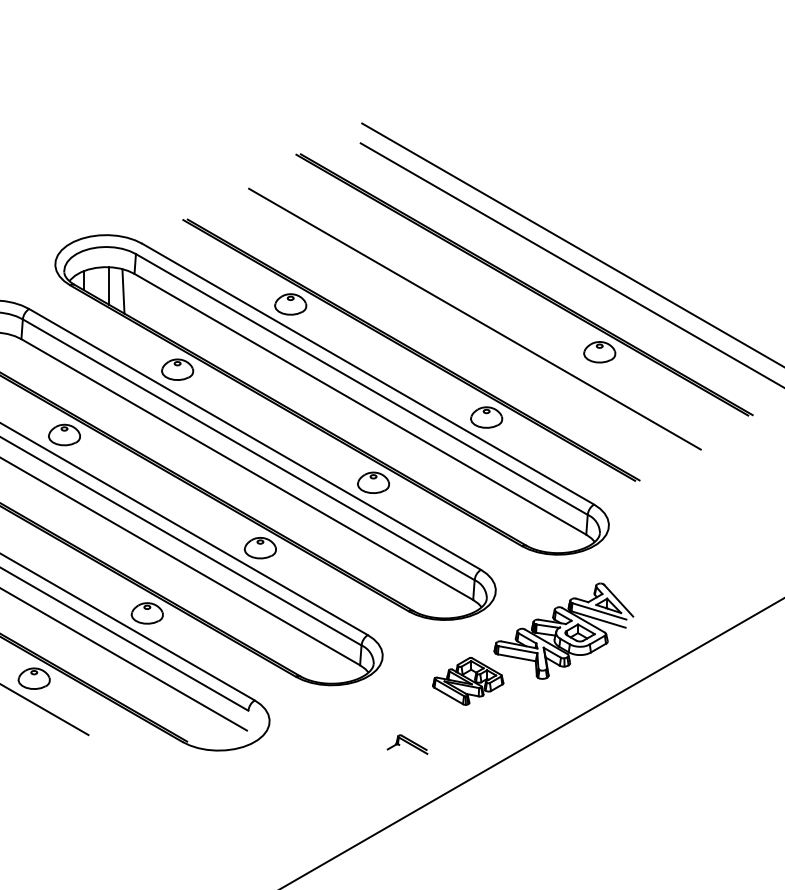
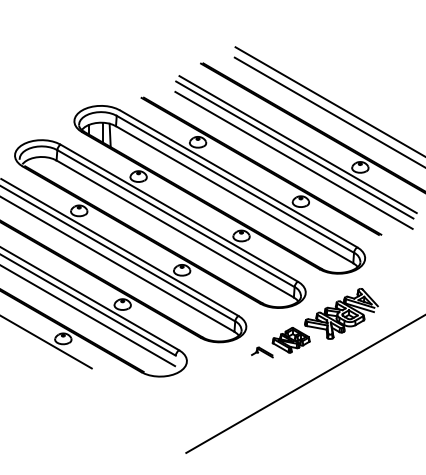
line: (480, 308) -> (297, 144), added
line: (472, 337) -> (293, 159), added
part: (407, 744) -> (262, 352), moved

